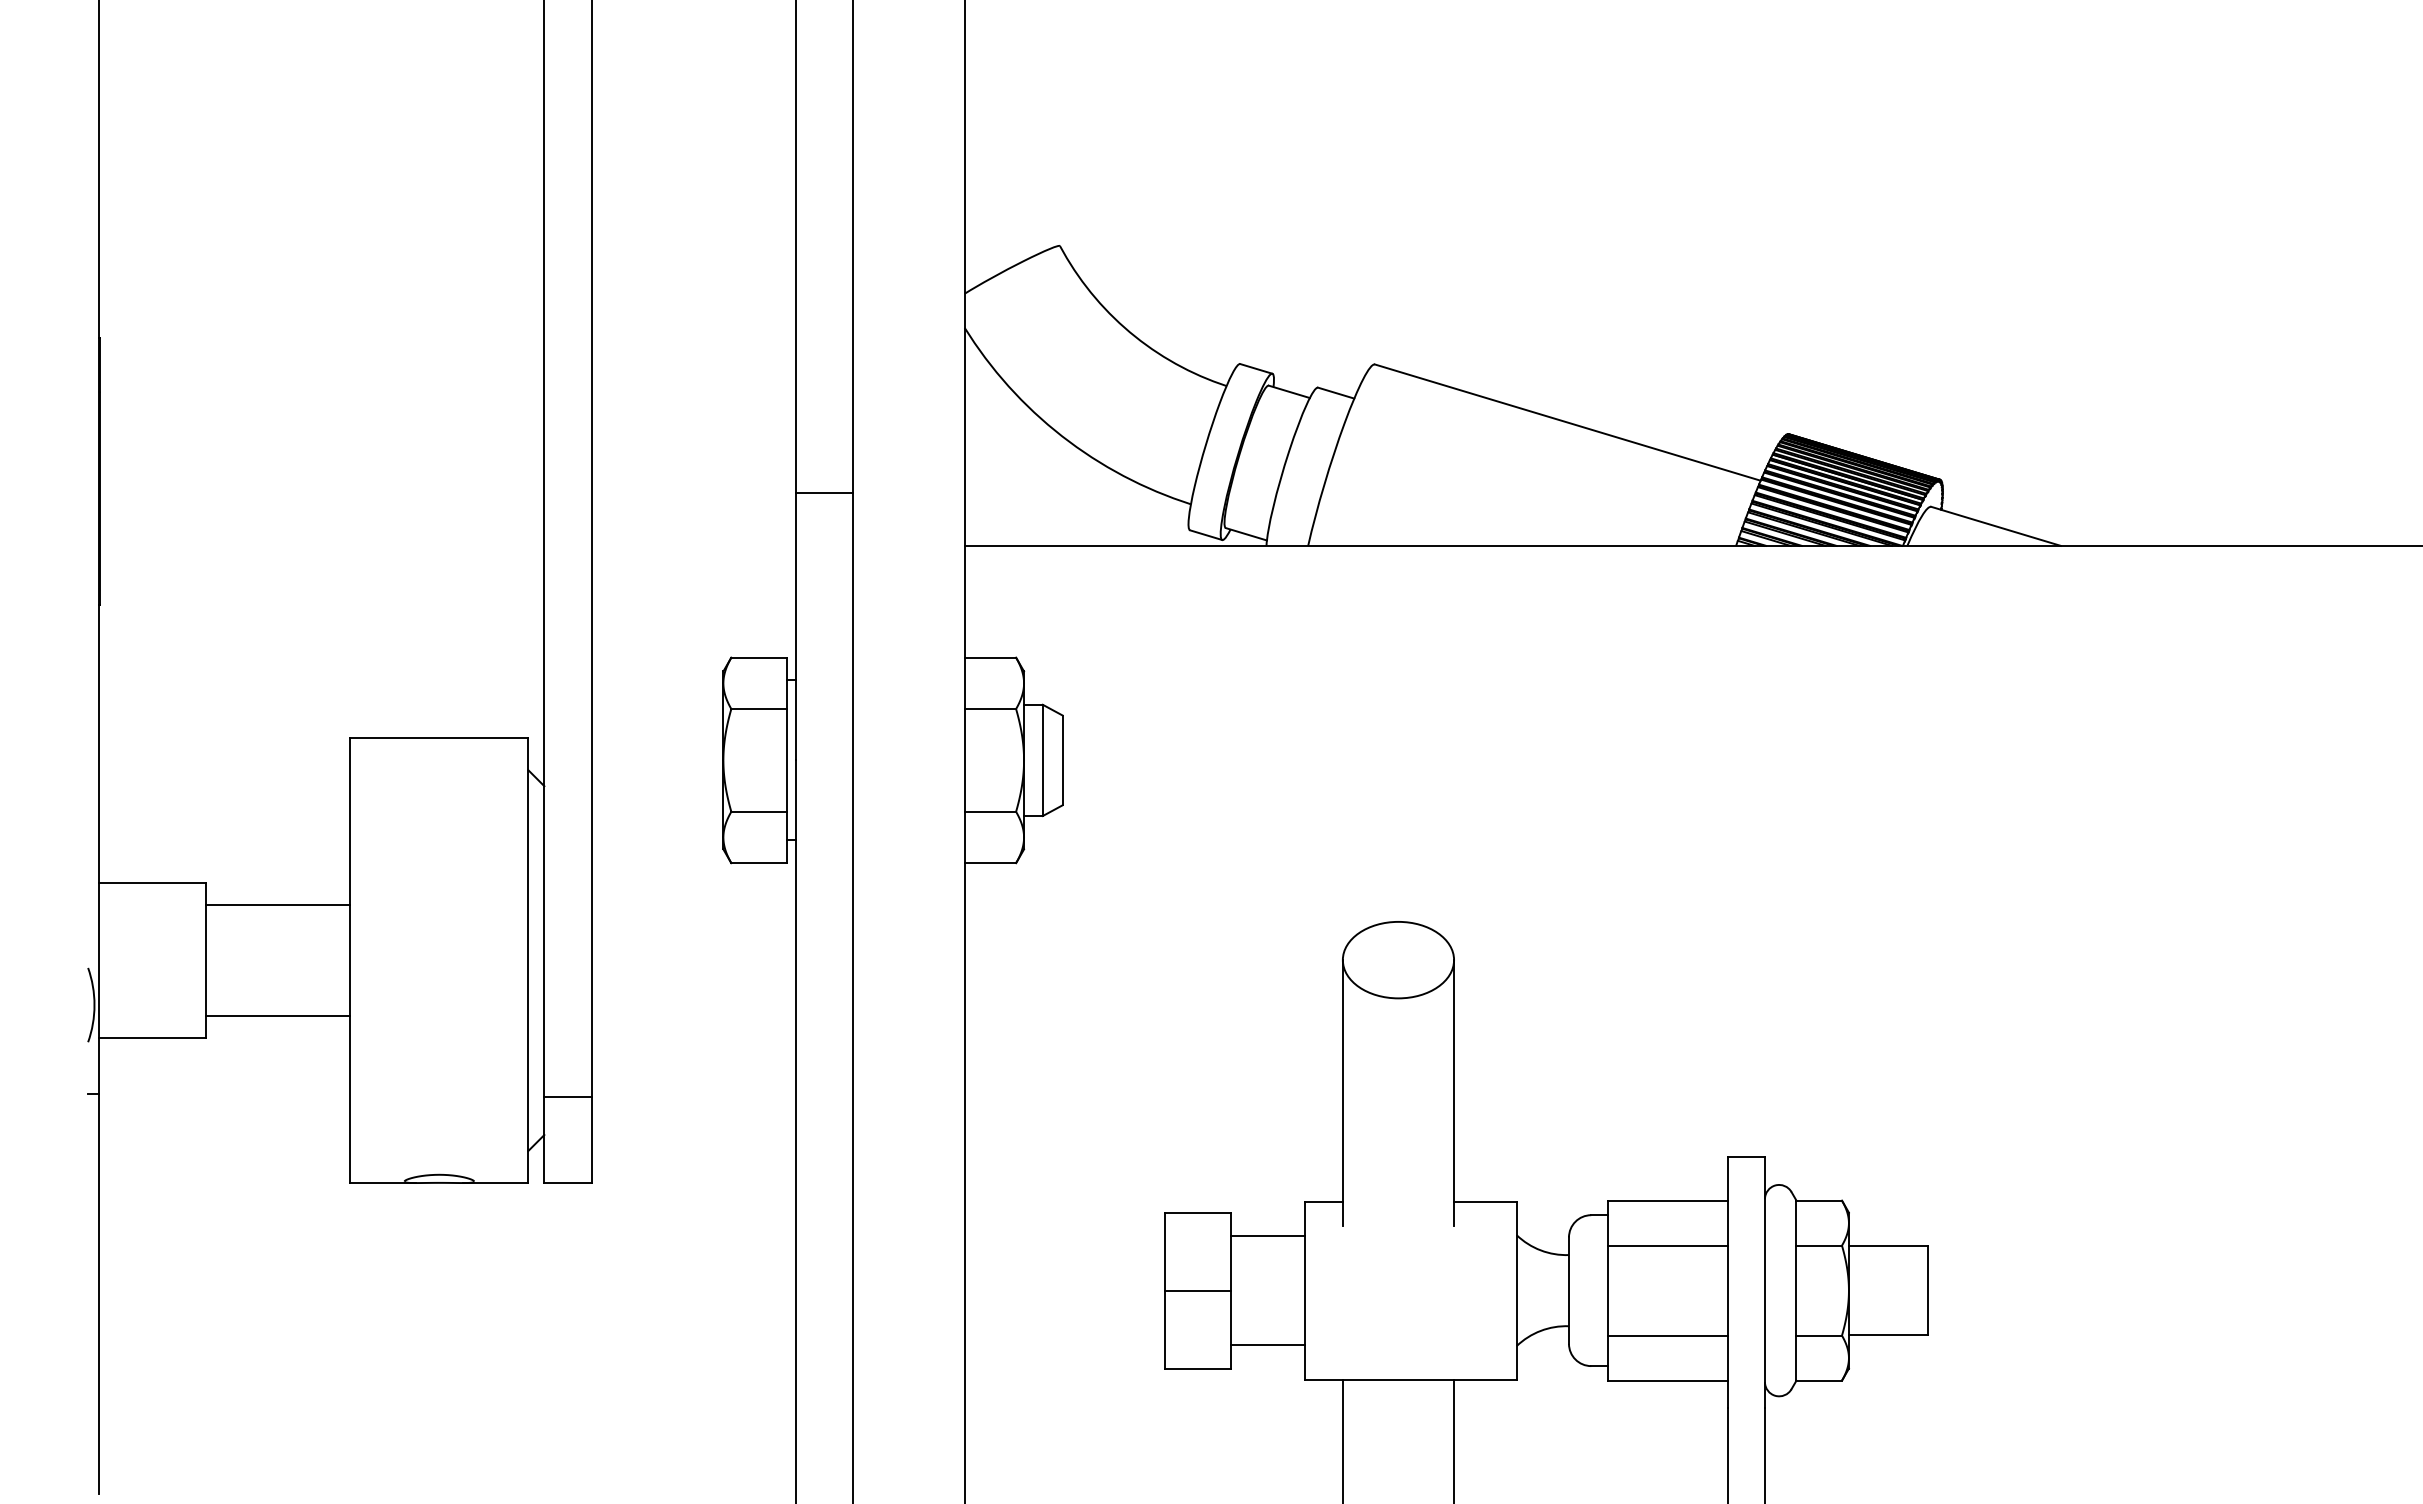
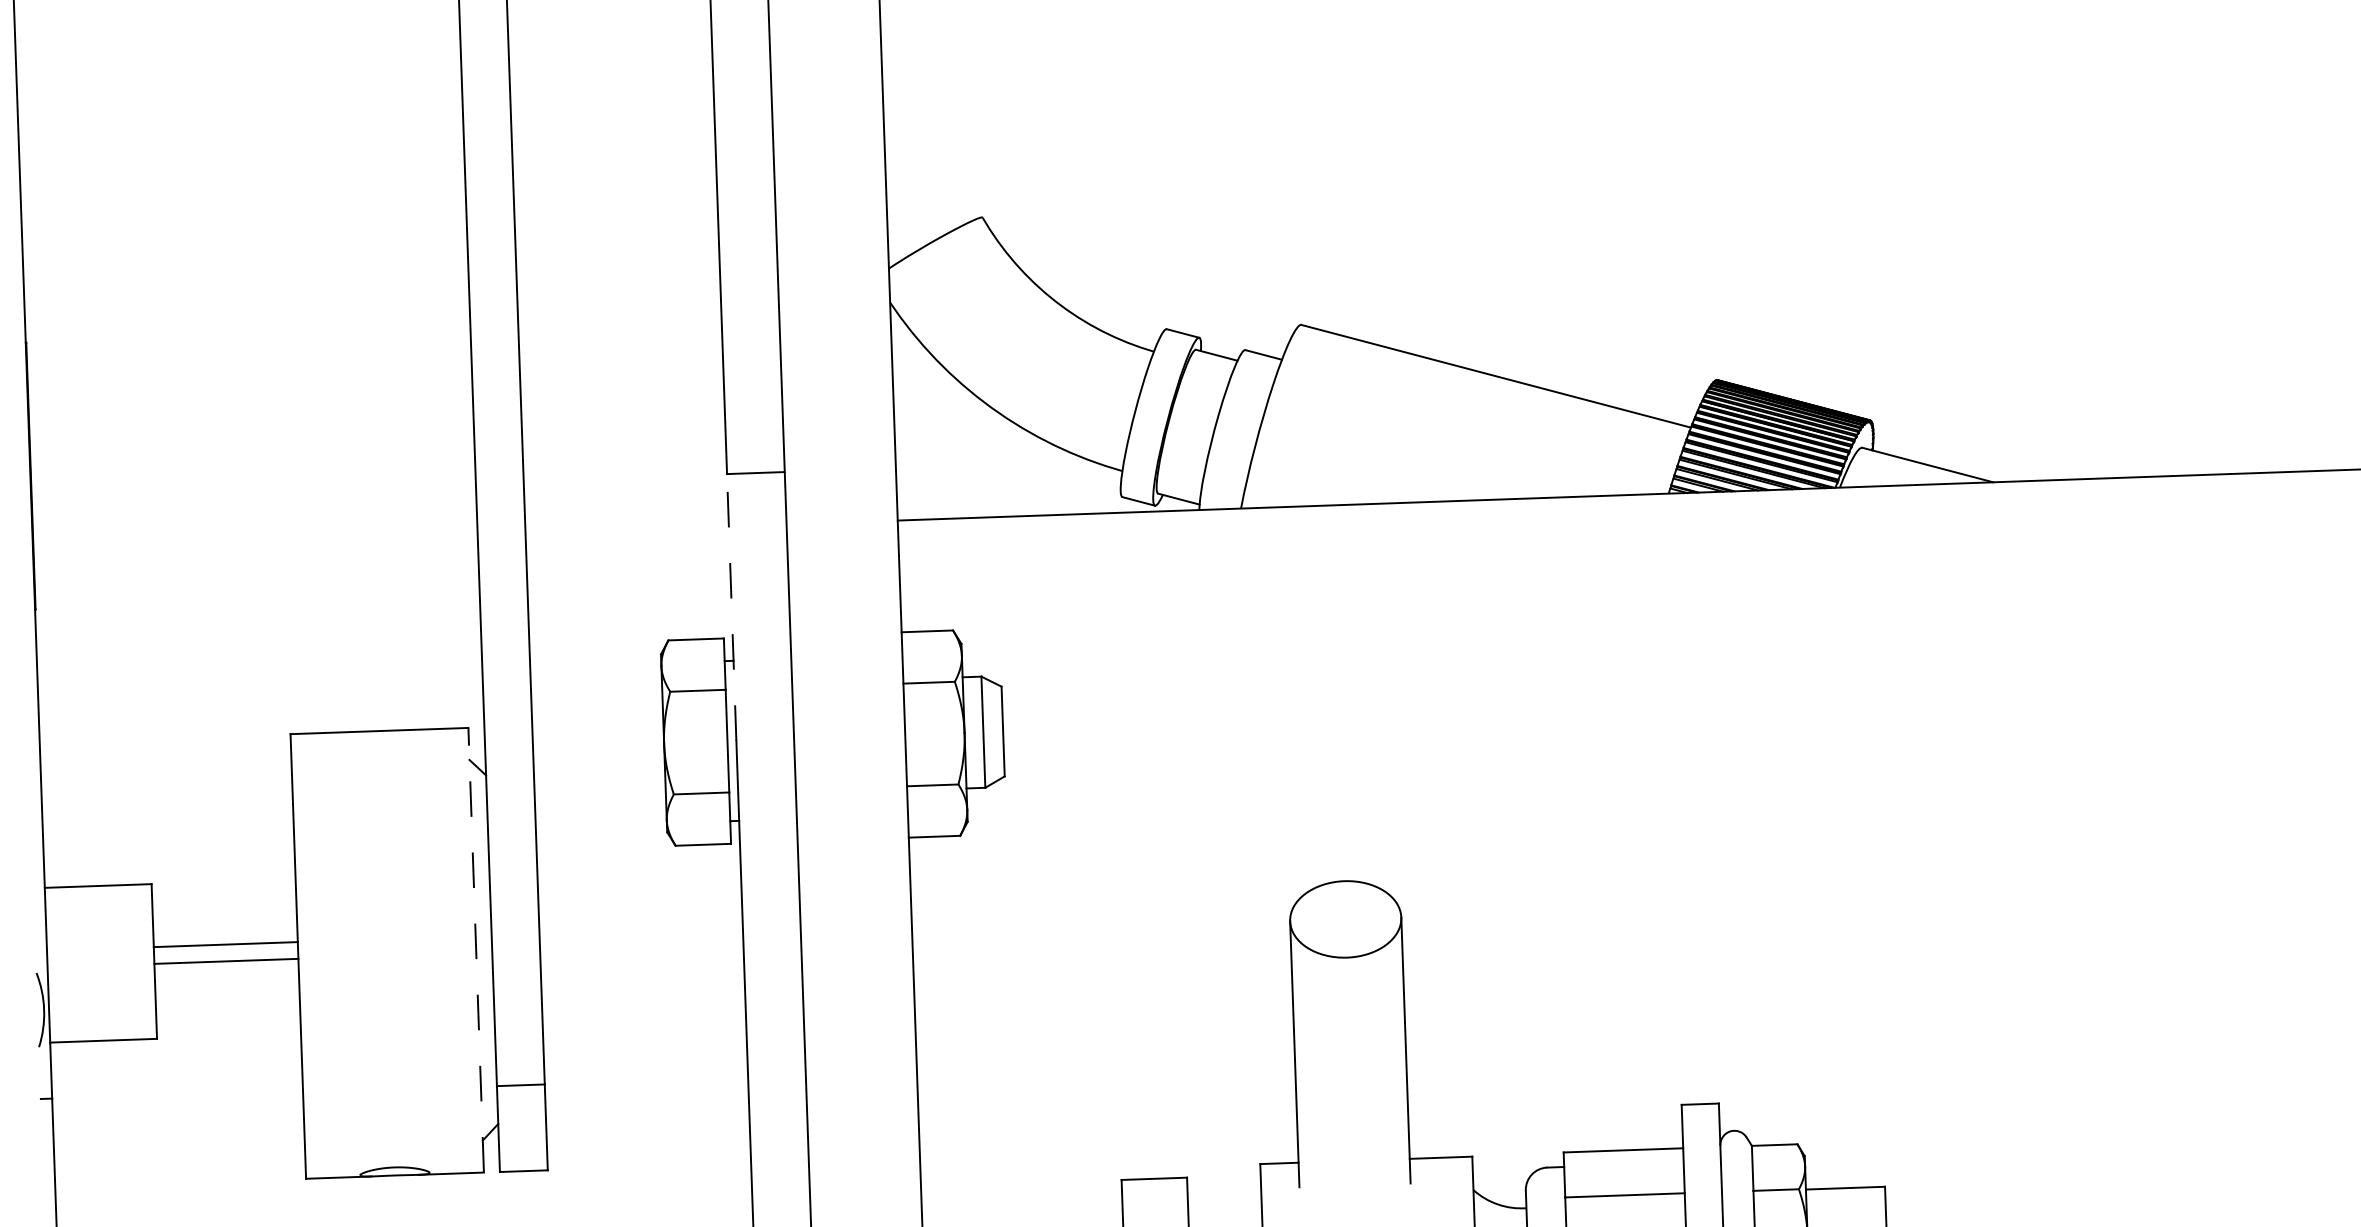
line: (795, 626) -> (731, 607), solid -> dashed
line: (278, 905) -> (226, 961), moved
line: (528, 960) -> (476, 950), solid -> dashed
line: (278, 1016) -> (225, 944), moved
line: (1267, 1236) -> (1224, 1200), removed

